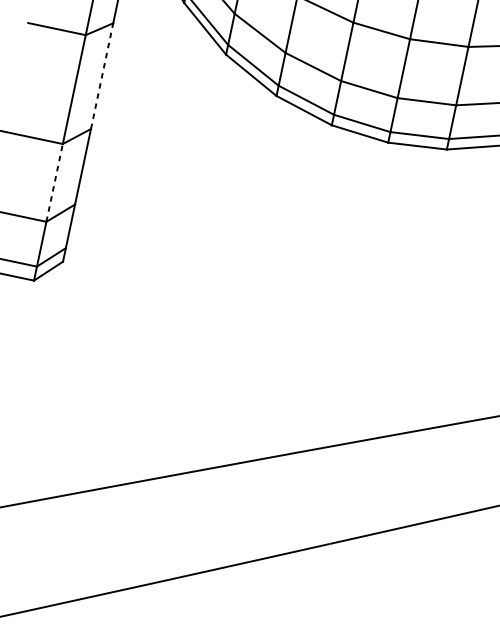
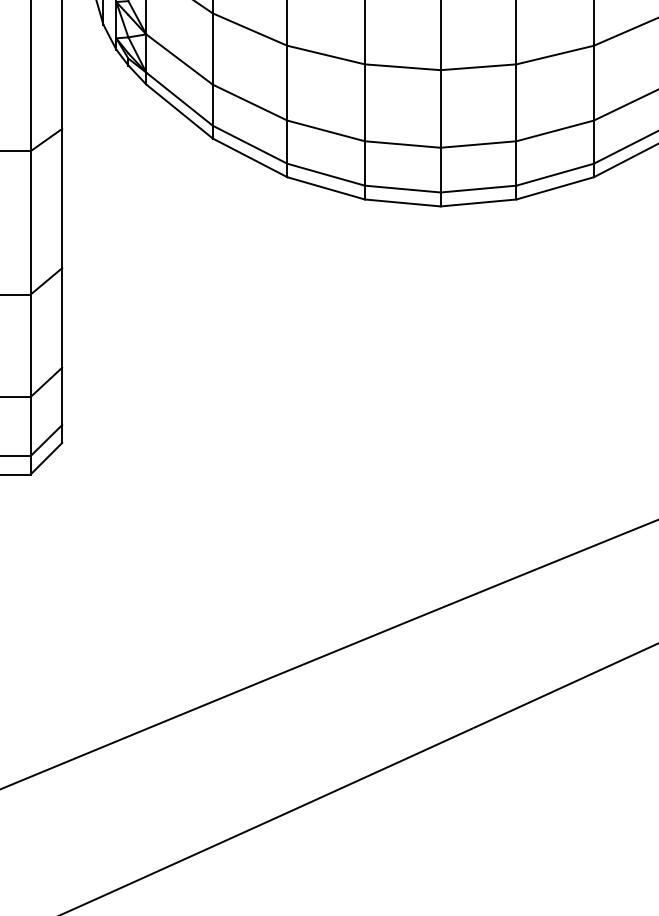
line: (102, 76) -> (62, 198), dashed -> solid
line: (54, 182) -> (30, 345), dashed -> solid

